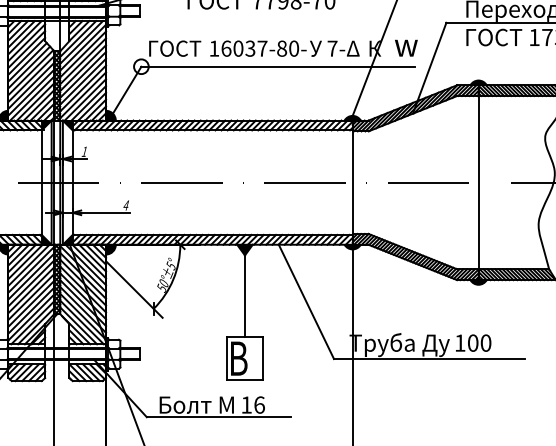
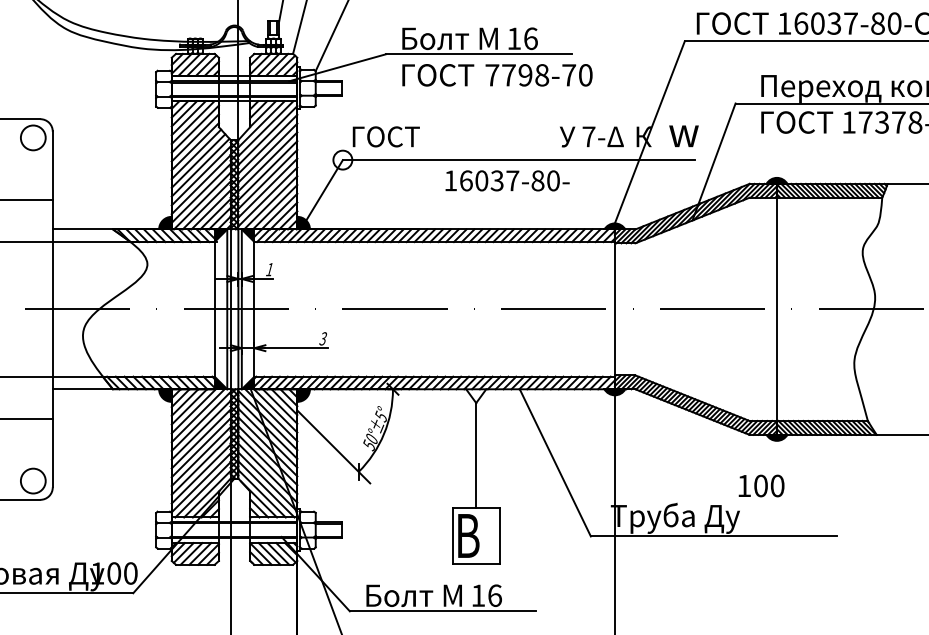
text: (258, 48) -> (507, 180), moved
text: (126, 205) -> (323, 338), 4 -> 3
fill: (245, 250) -> (476, 396), removed
text: (473, 342) -> (761, 485), moved

